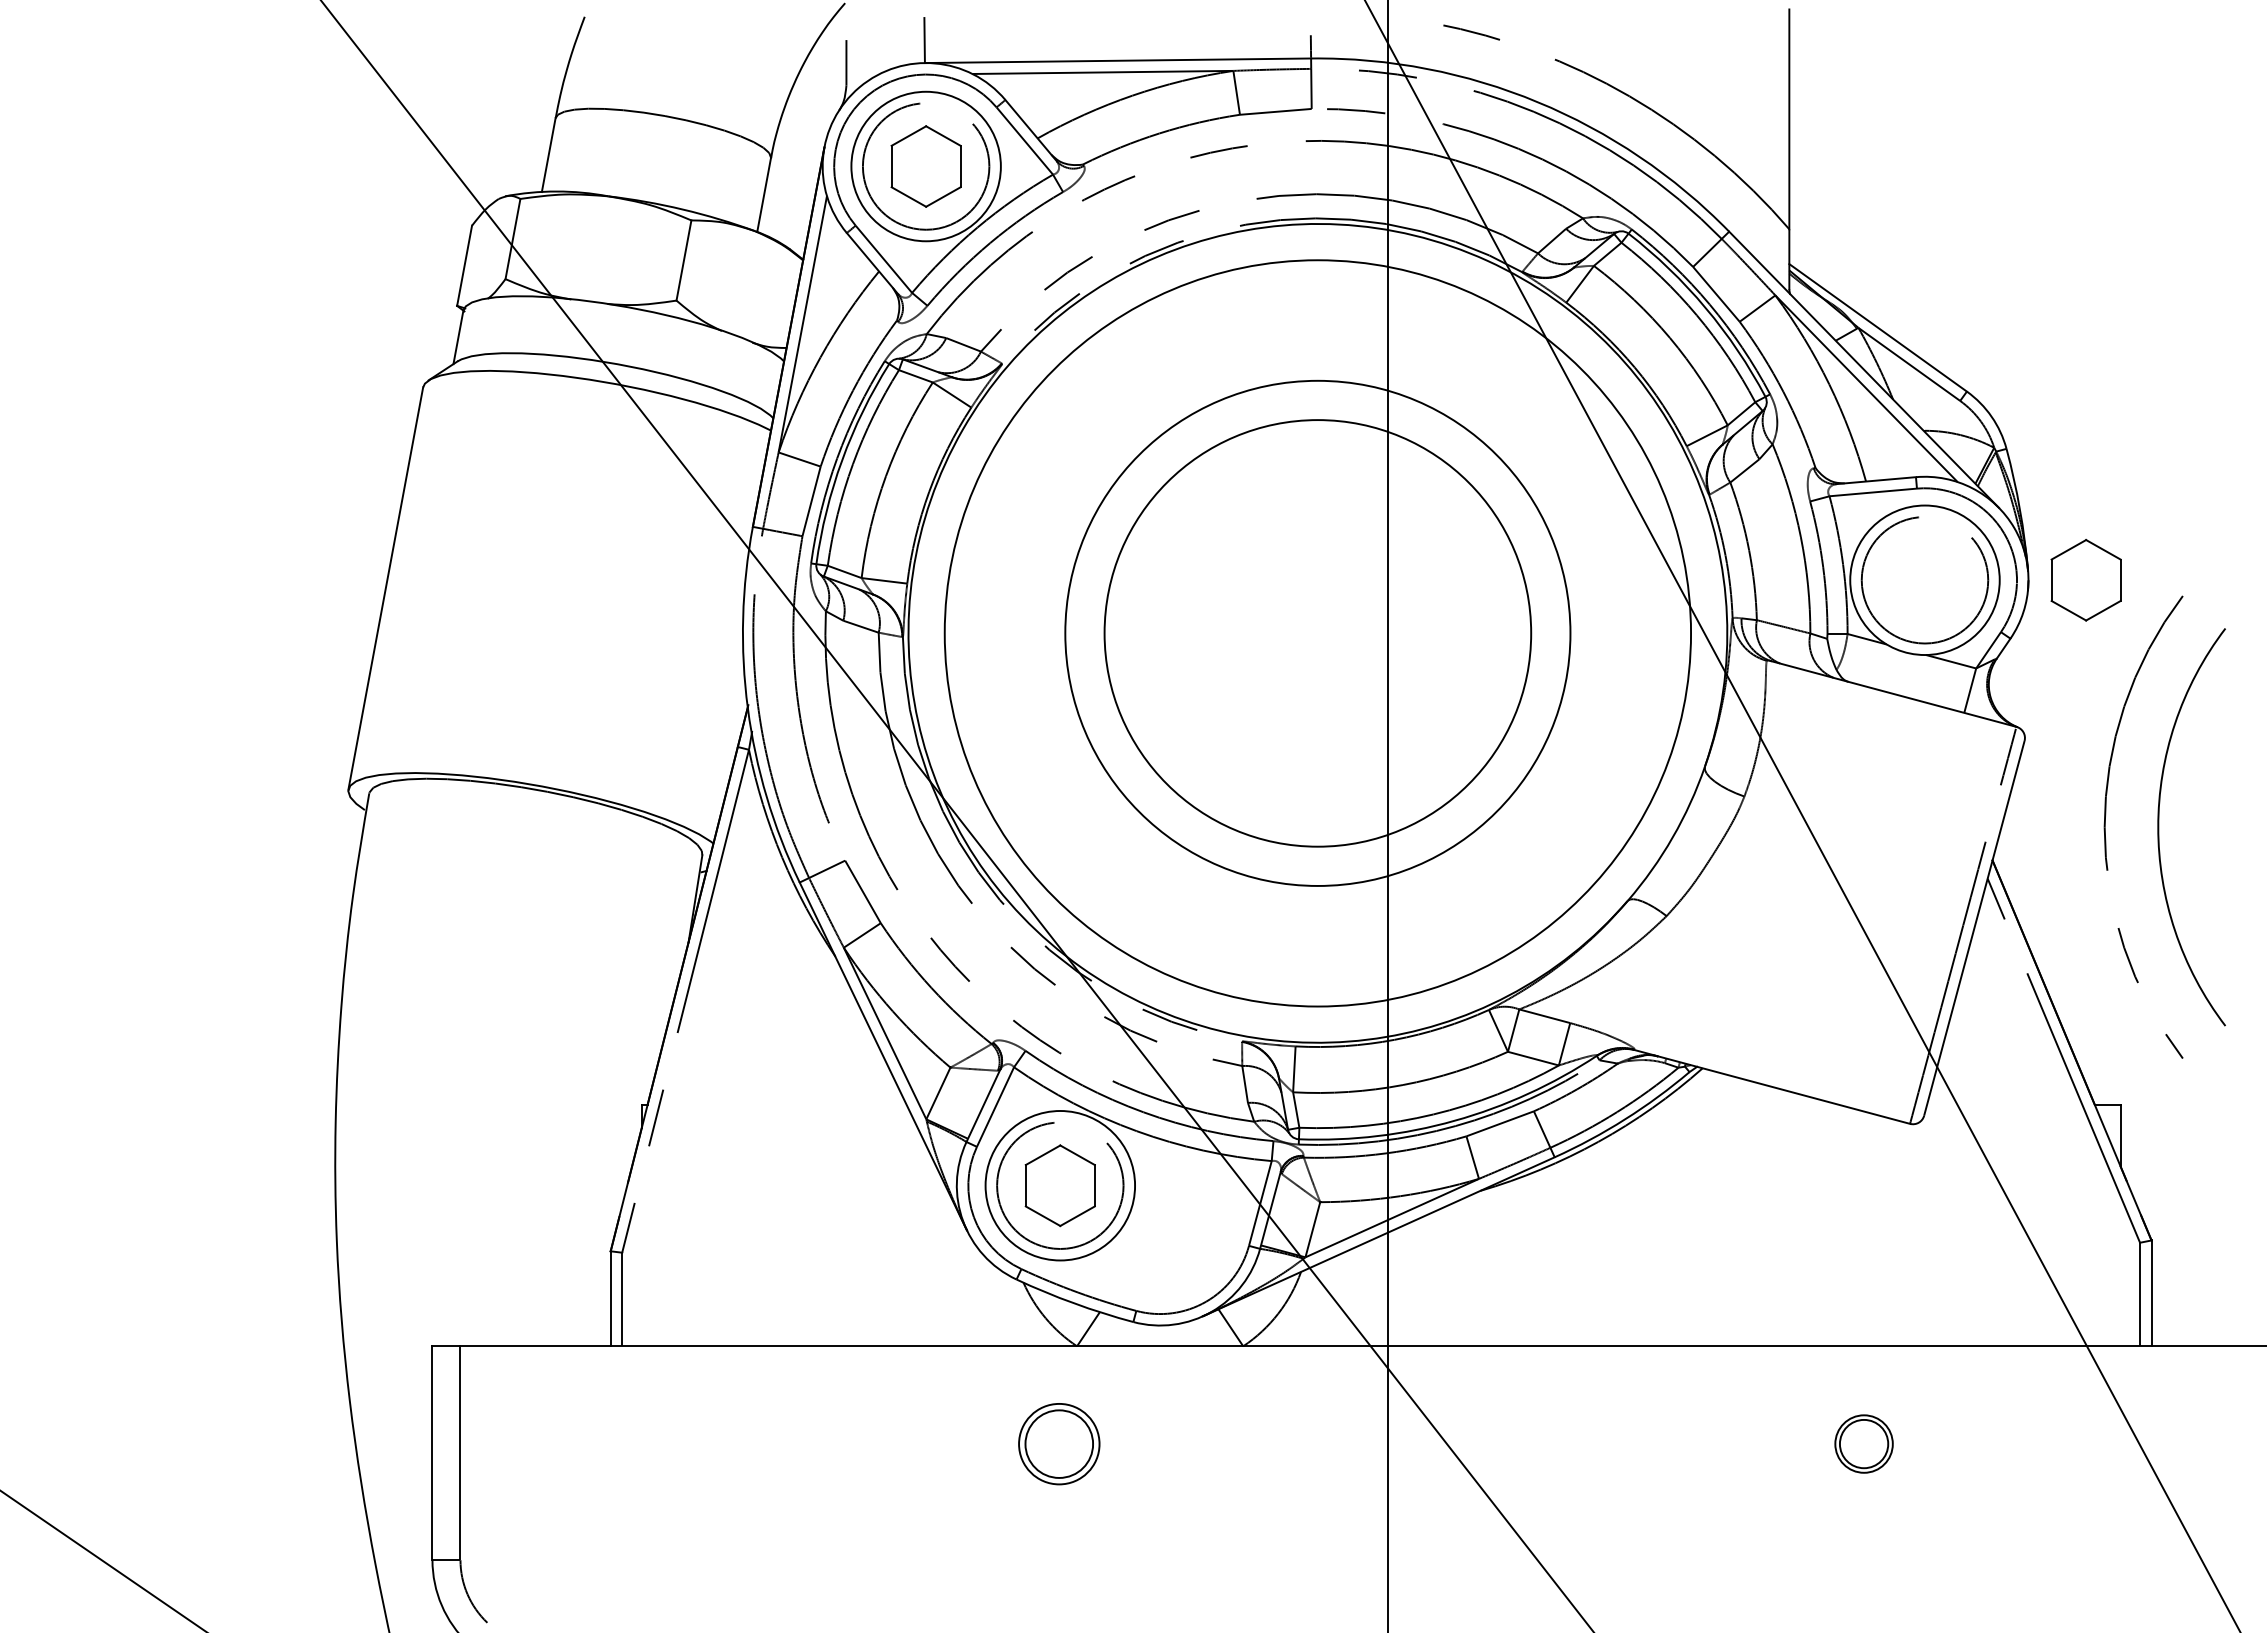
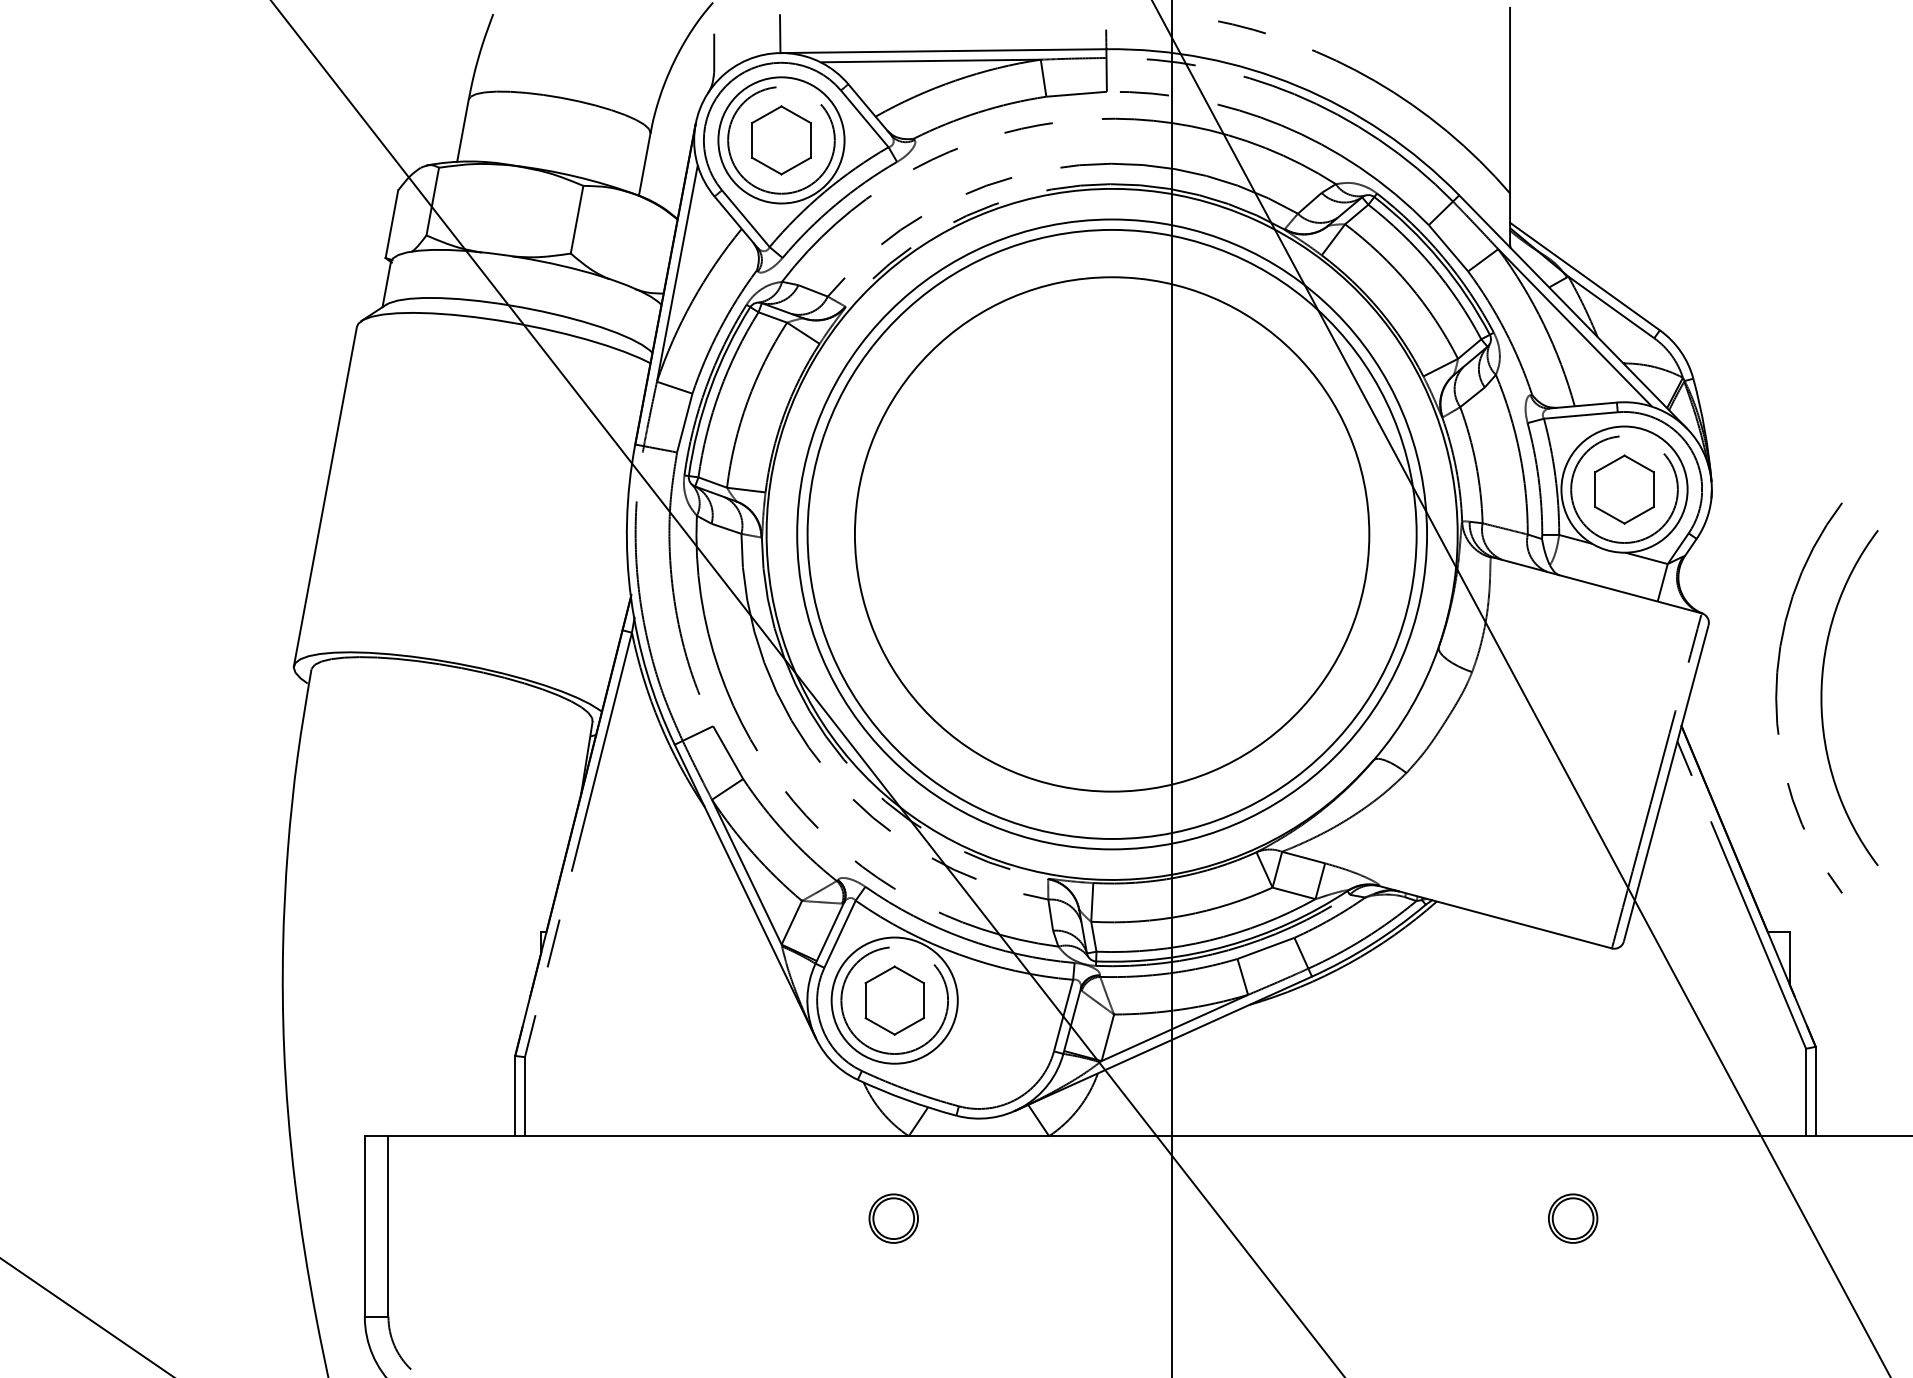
part: (2086, 580) -> (1624, 489), moved
circle: (1317, 632) -> (1111, 533), size x1.43
circle: (1317, 633) -> (1111, 534), size x1.43
part: (1058, 1443) -> (893, 1218), size x0.71

